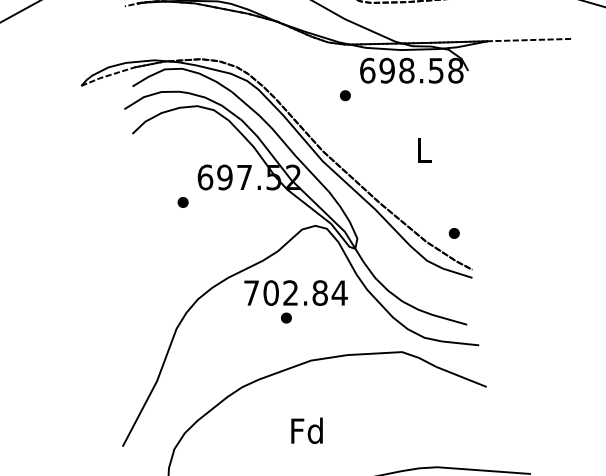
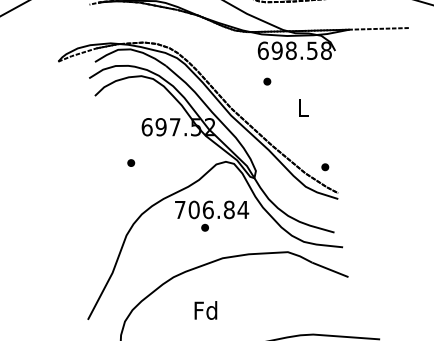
part: (345, 95) -> (267, 81), moved
part: (183, 201) -> (131, 162), moved
text: (289, 292) -> (207, 209), 702.84 -> 706.84
text: (306, 430) -> (205, 310), moved

